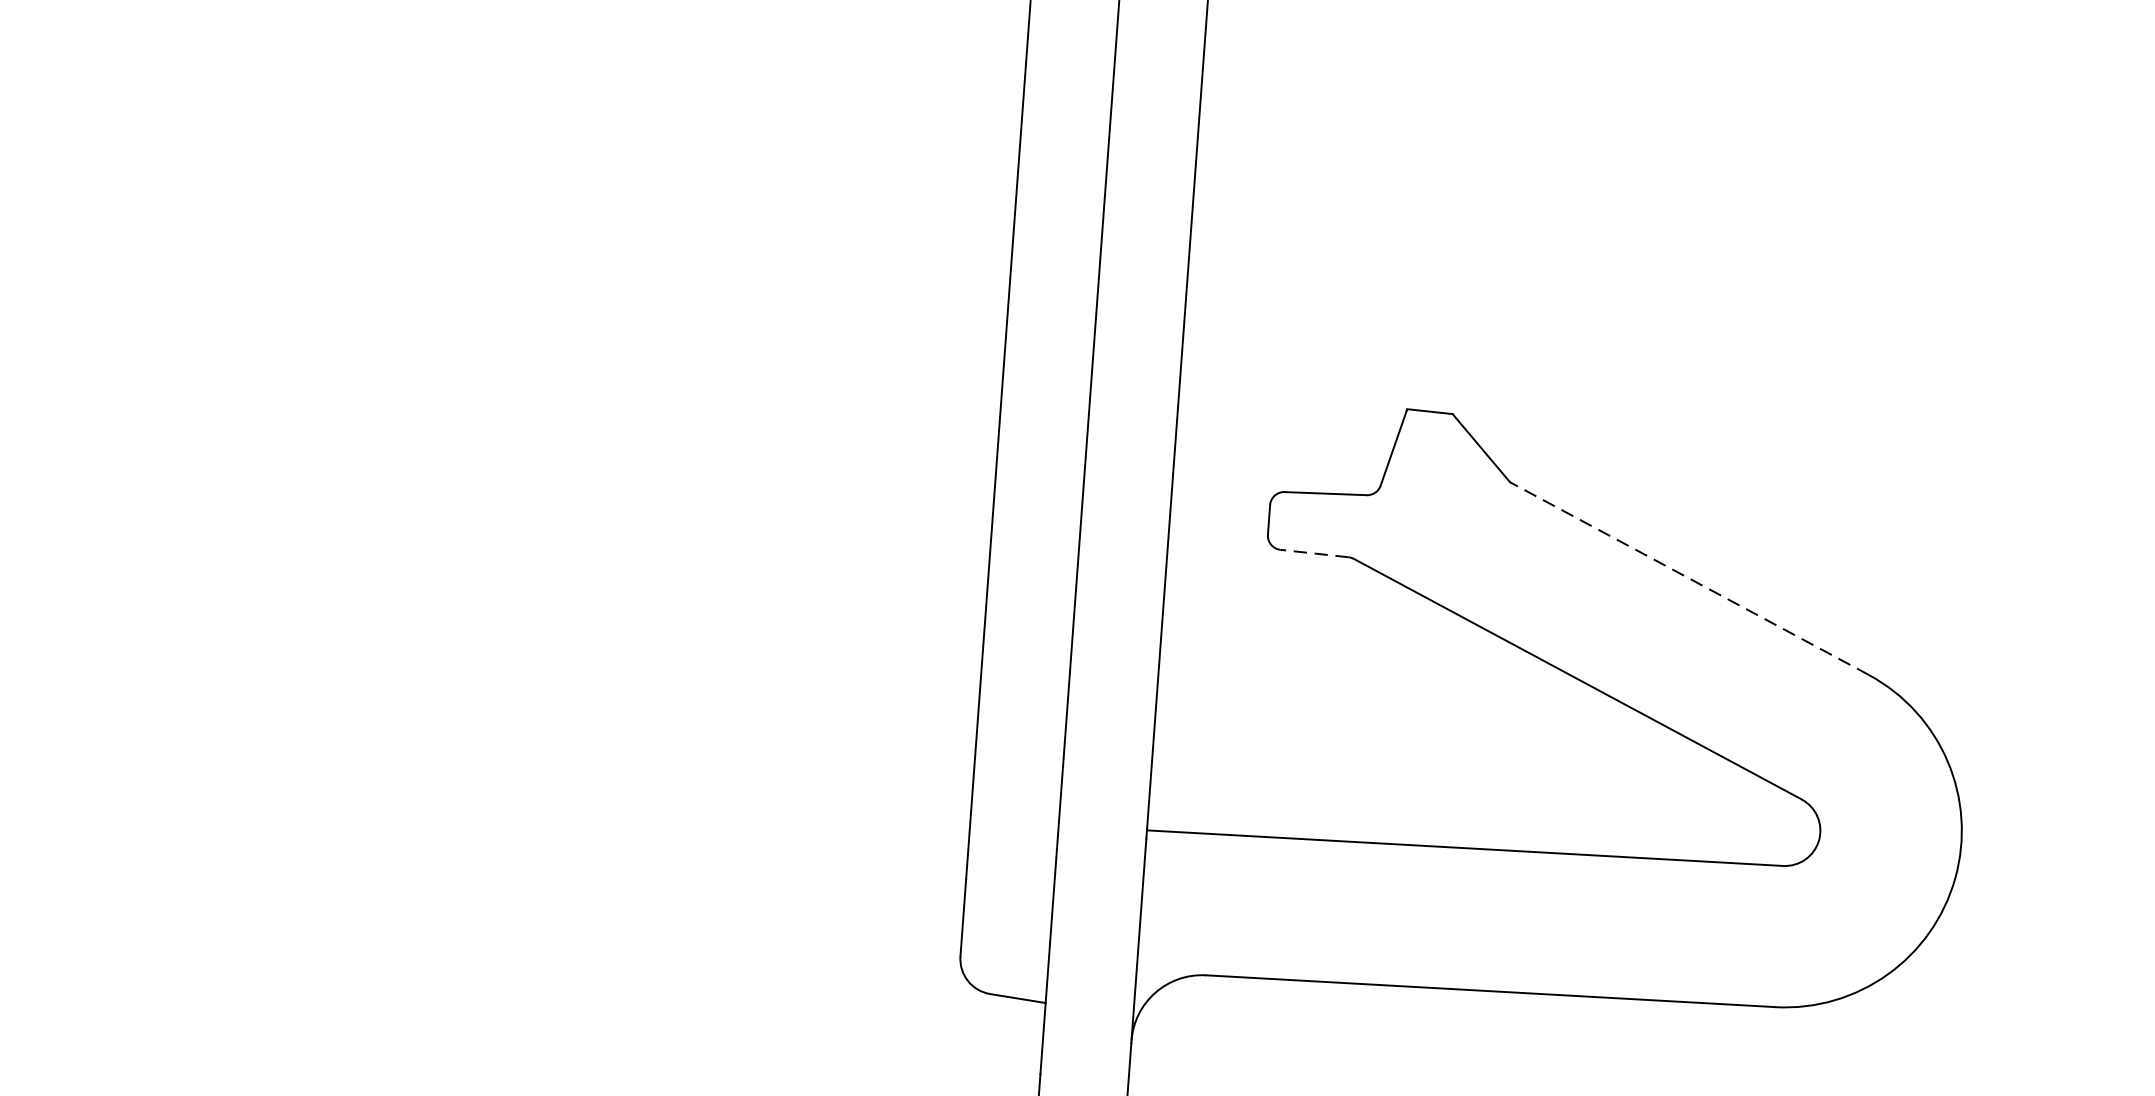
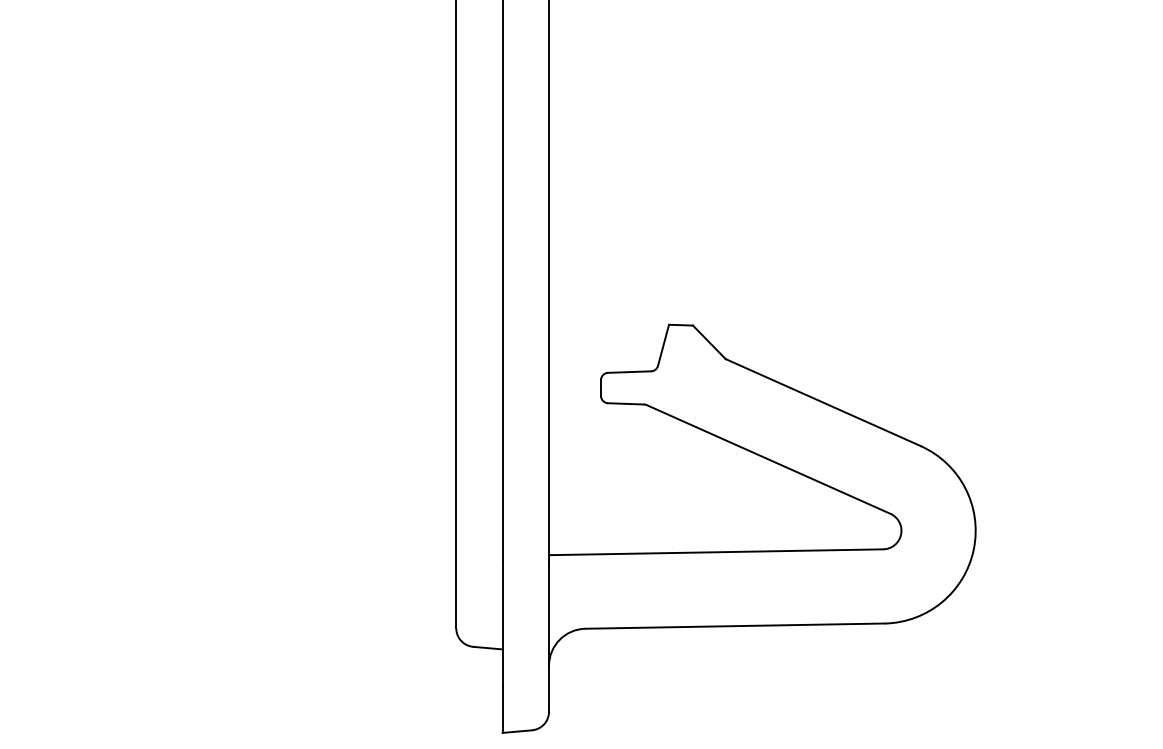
line: (1315, 552) -> (626, 403), dashed -> solid
line: (1689, 578) -> (823, 402), dashed -> solid

